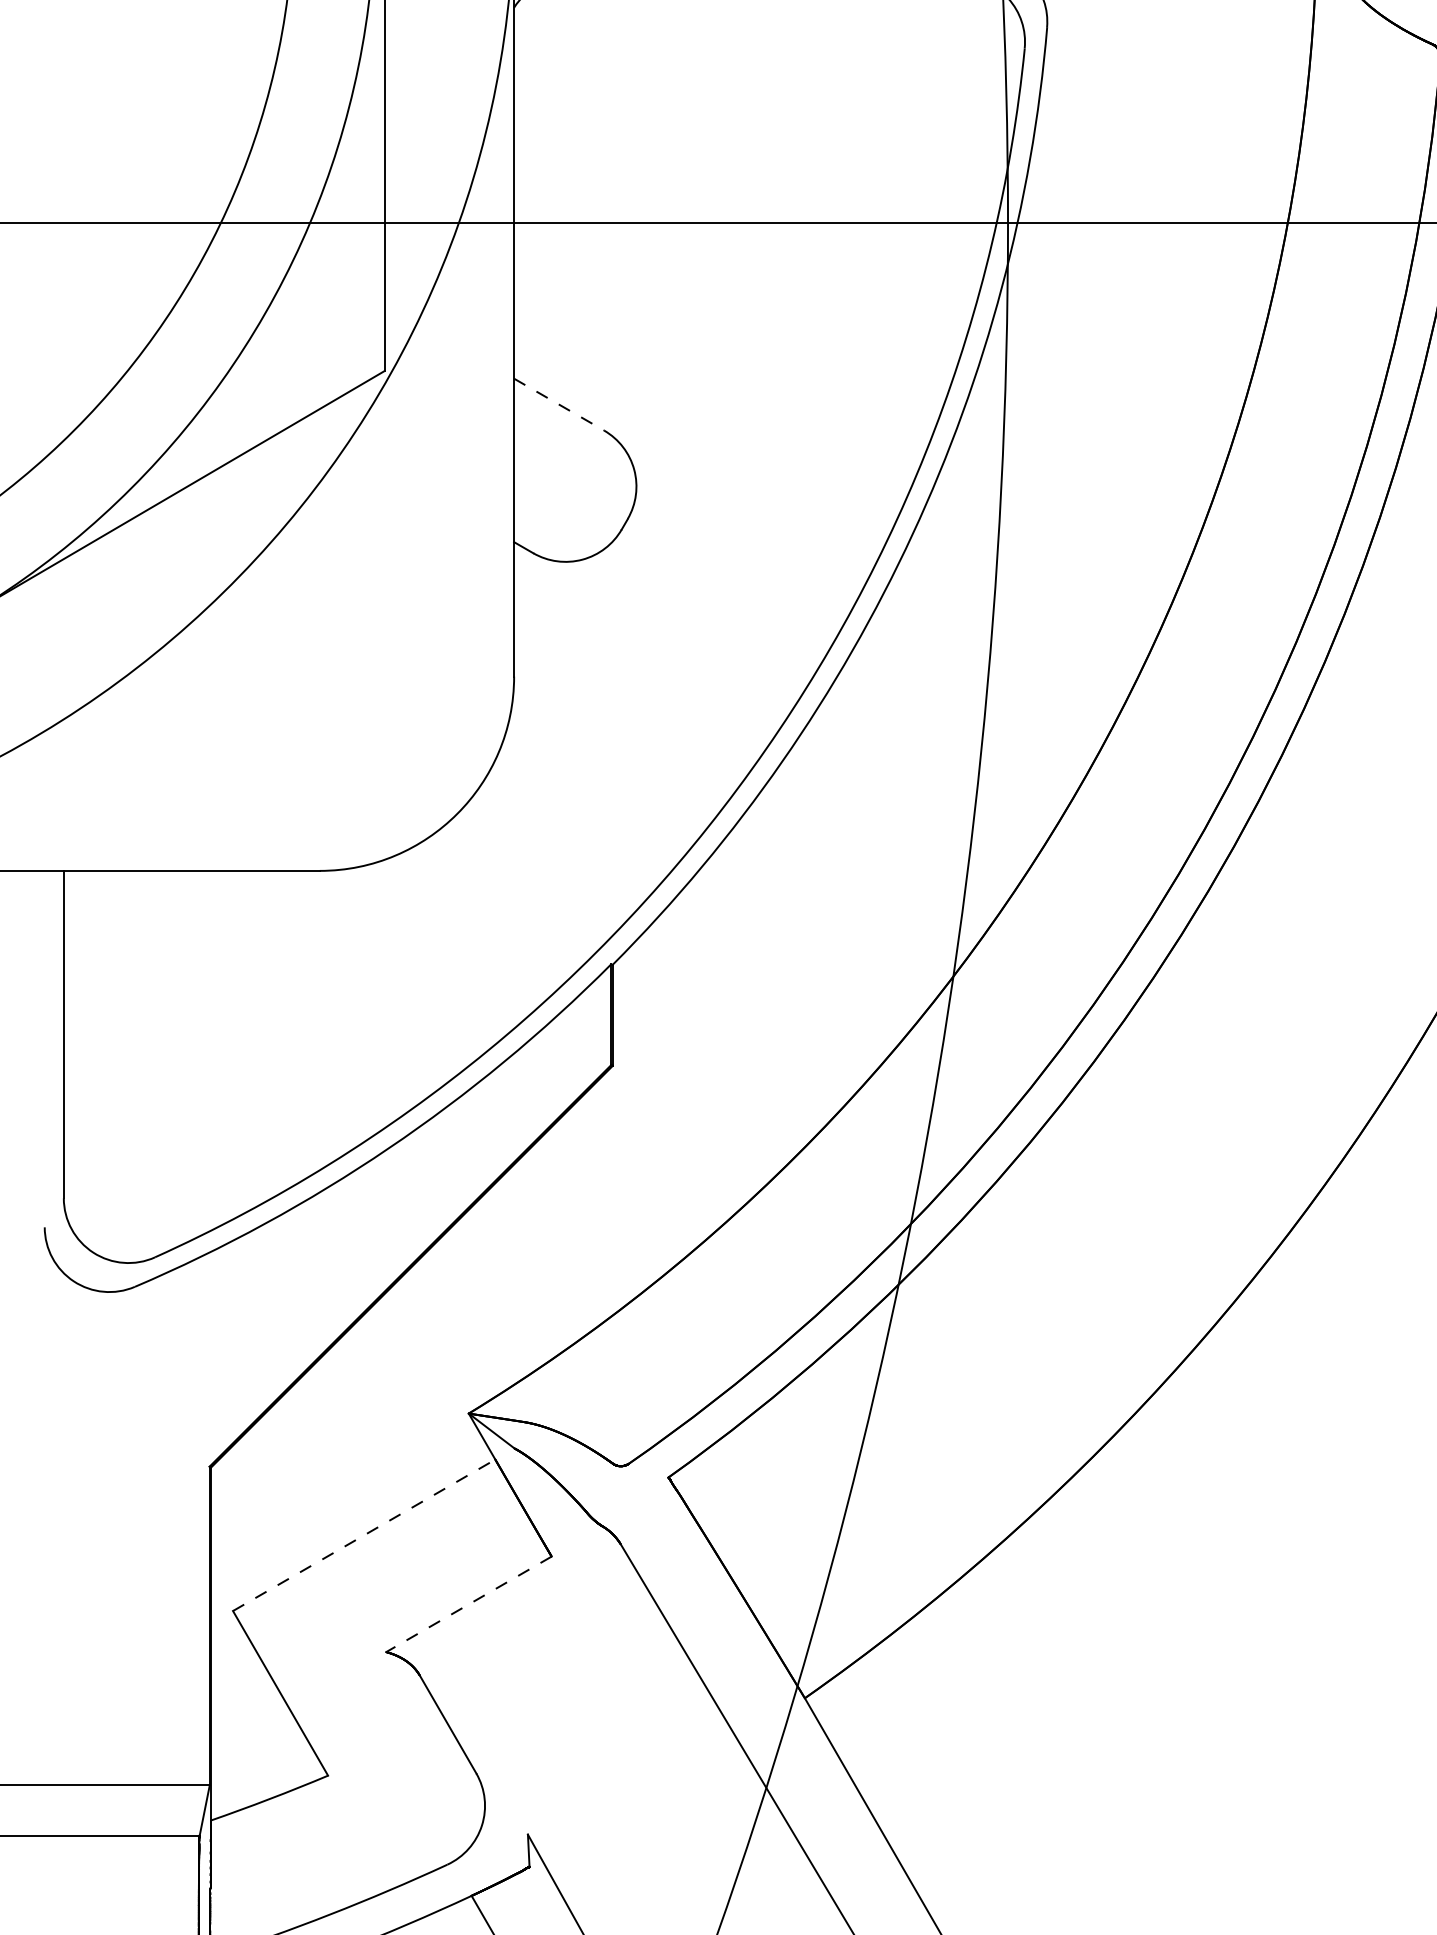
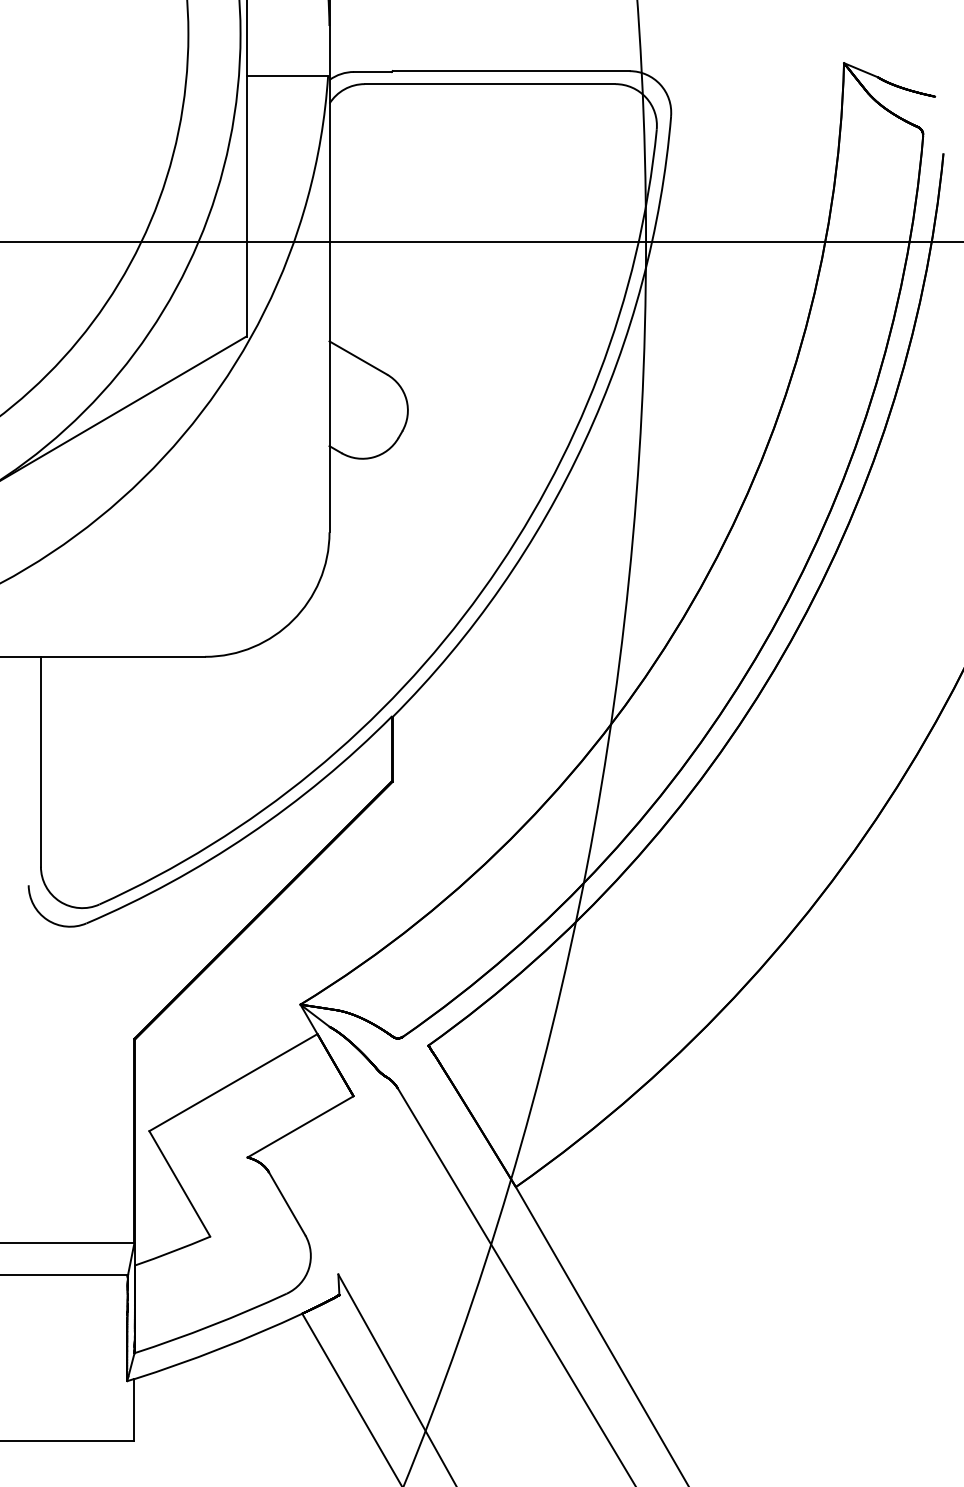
line: (559, 405) -> (358, 358), dashed -> solid
line: (364, 1535) -> (233, 1082), dashed -> solid
line: (468, 1605) -> (300, 1127), dashed -> solid

